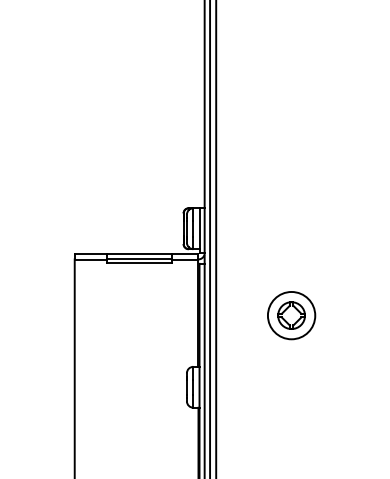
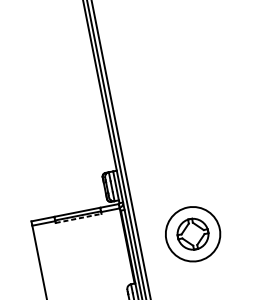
line: (140, 263) -> (79, 218), solid -> dashed
part: (291, 315) -> (193, 234), size x1.6

